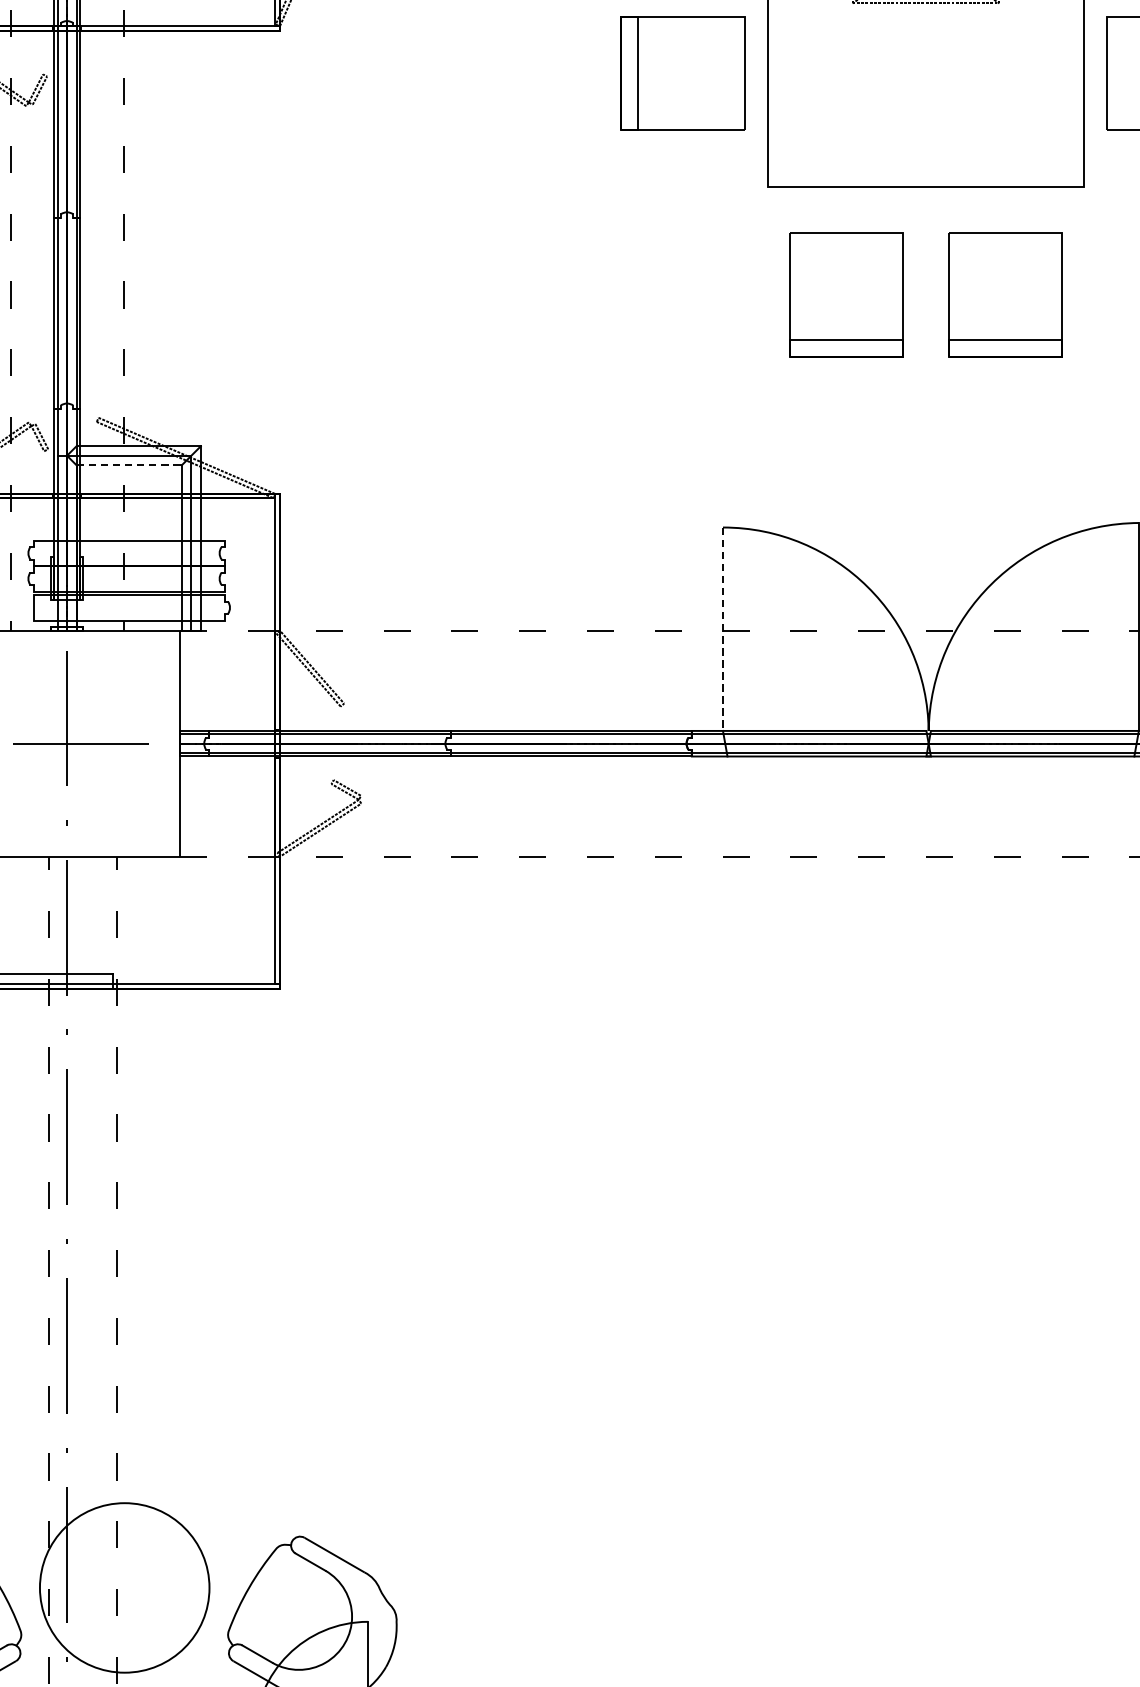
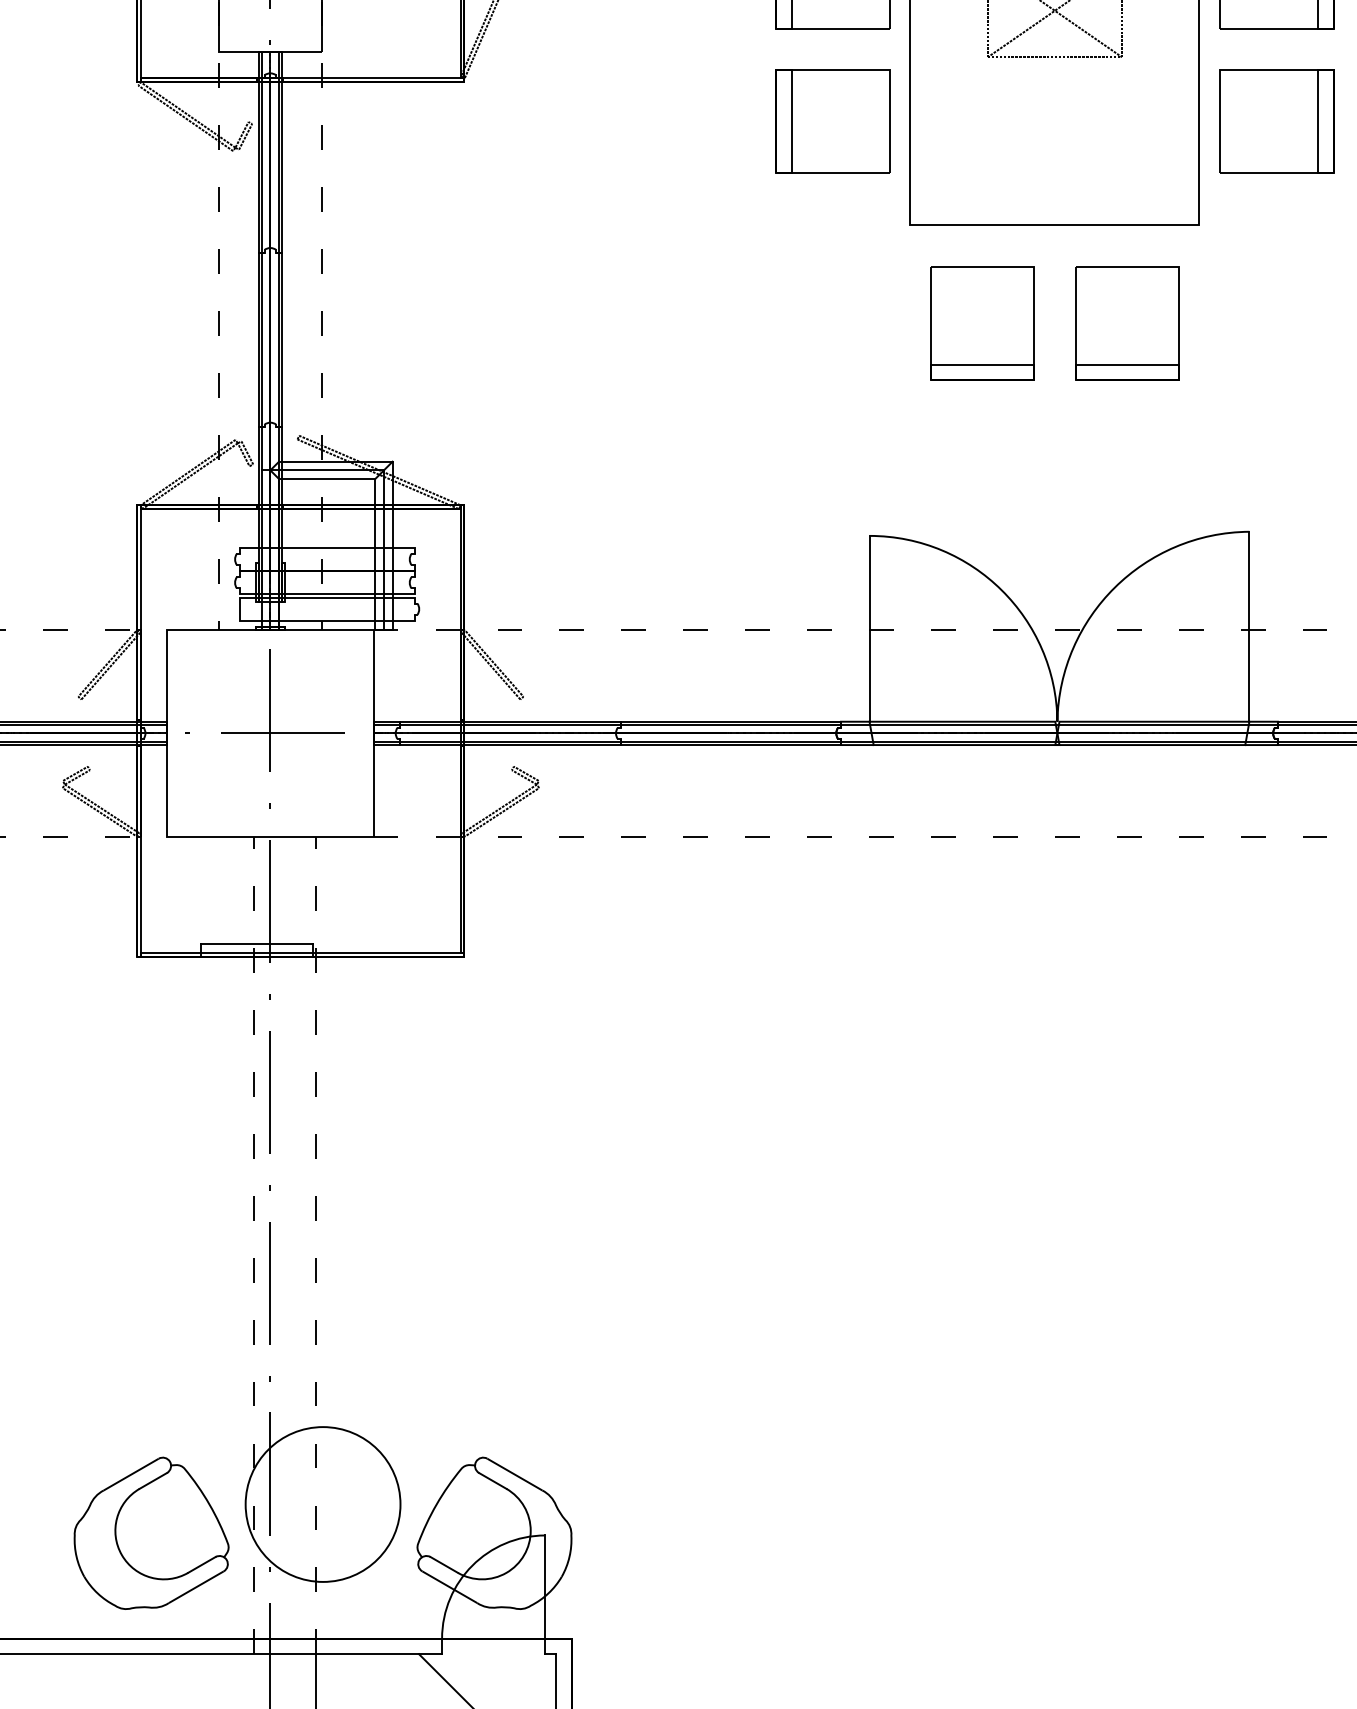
line: (129, 465) -> (327, 479), dashed -> solid
line: (722, 628) -> (869, 628), dashed -> solid

